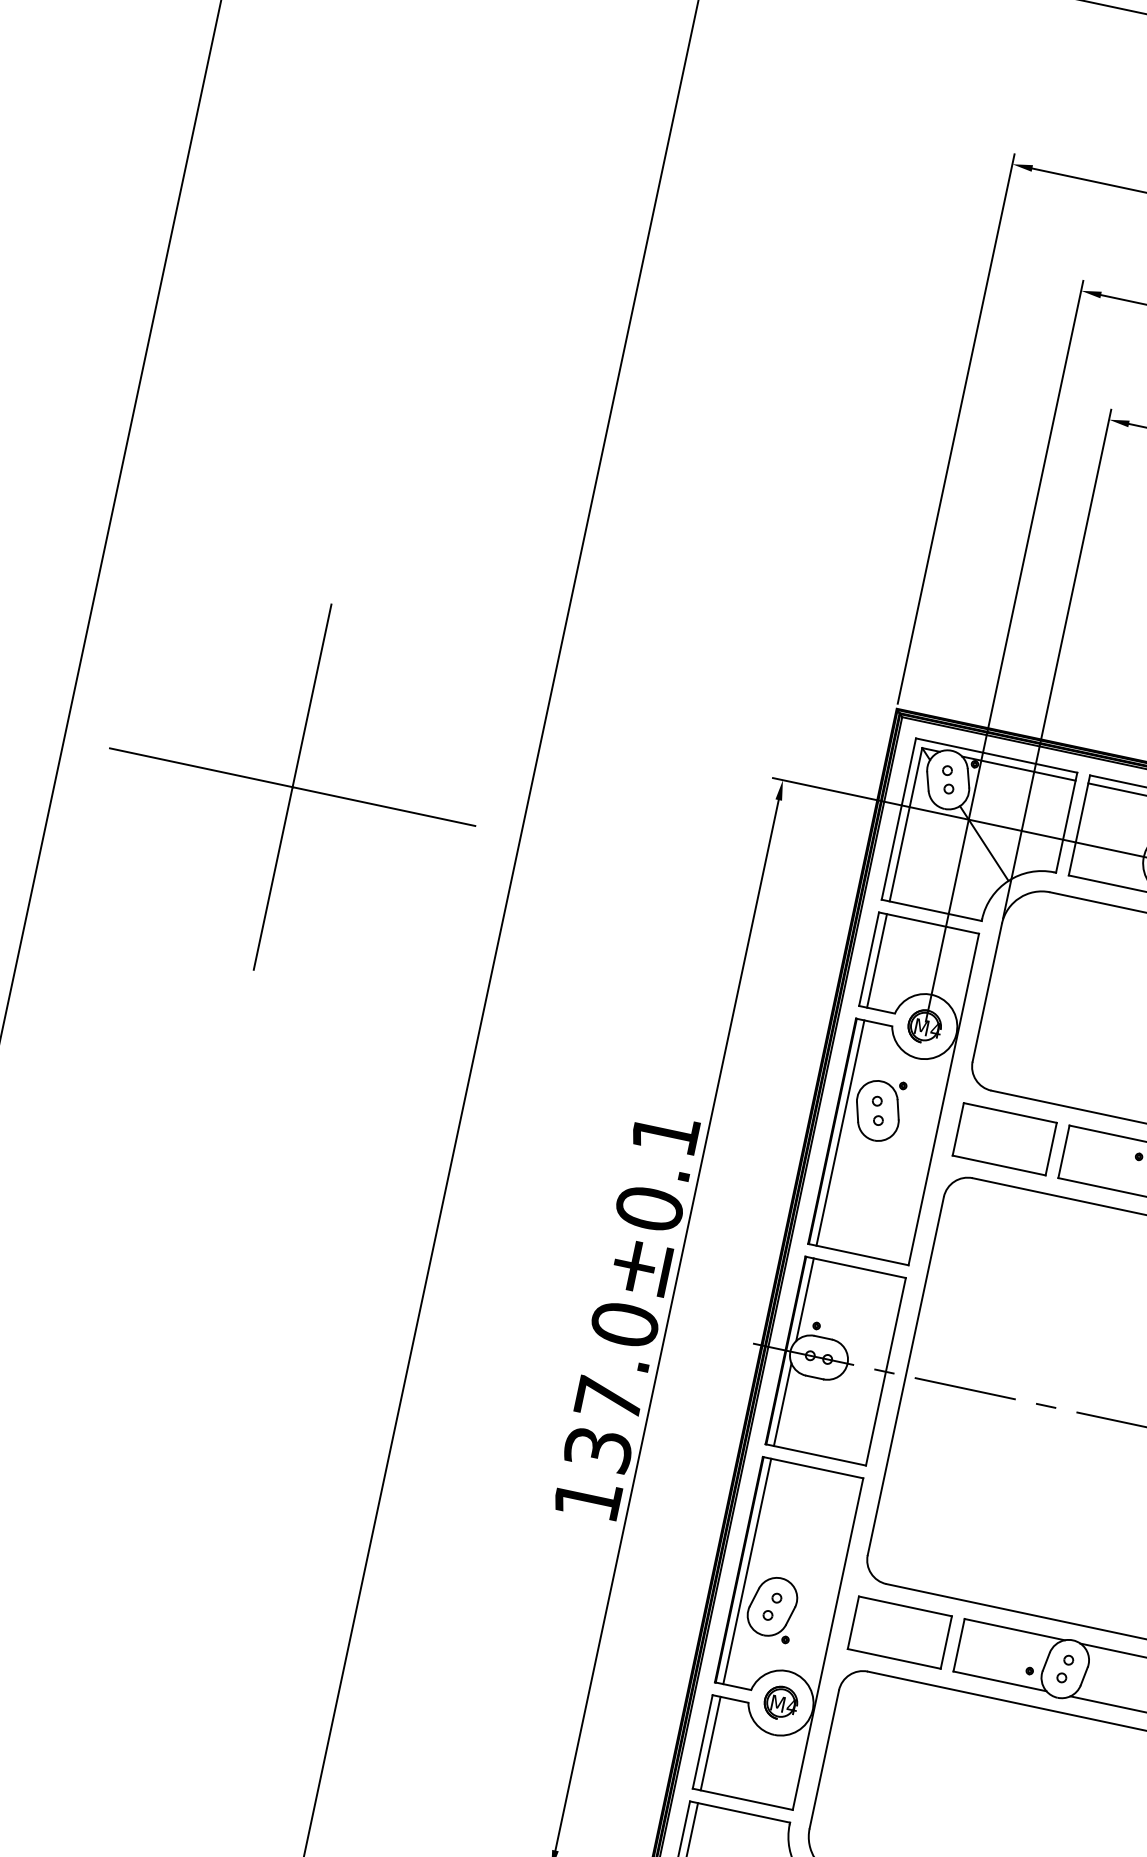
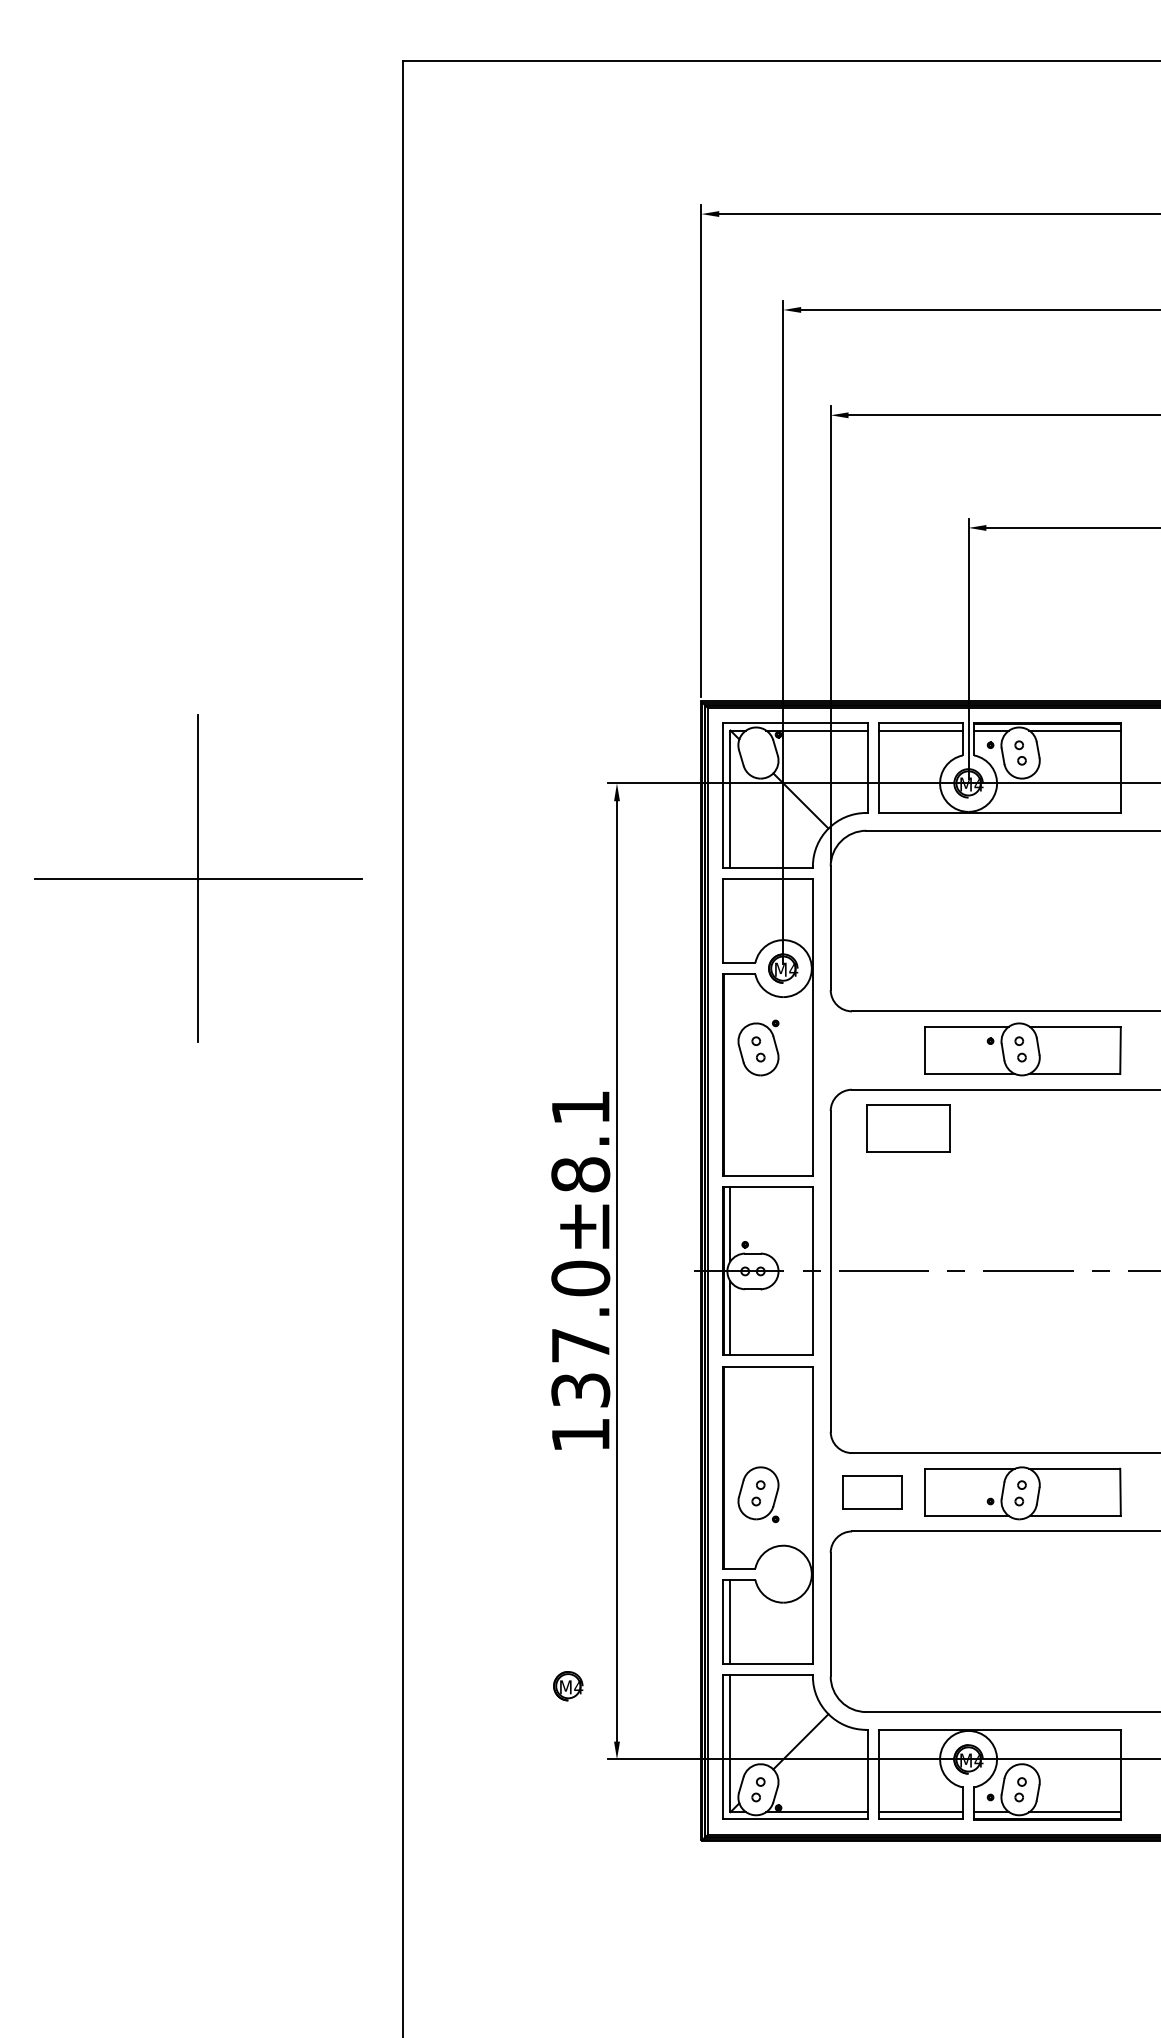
part: (948, 779) -> (758, 752), removed
line: (877, 960) -> (730, 920), removed
line: (840, 1133) -> (730, 1075), removed
part: (1004, 1139) -> (908, 1128), moved
text: (649, 1208) -> (580, 1174), 137.0±0.1 -> 137.0±8.1
line: (747, 1571) -> (730, 1467), removed
part: (900, 1632) -> (872, 1492), size x0.7
part: (781, 1703) -> (568, 1686), moved

